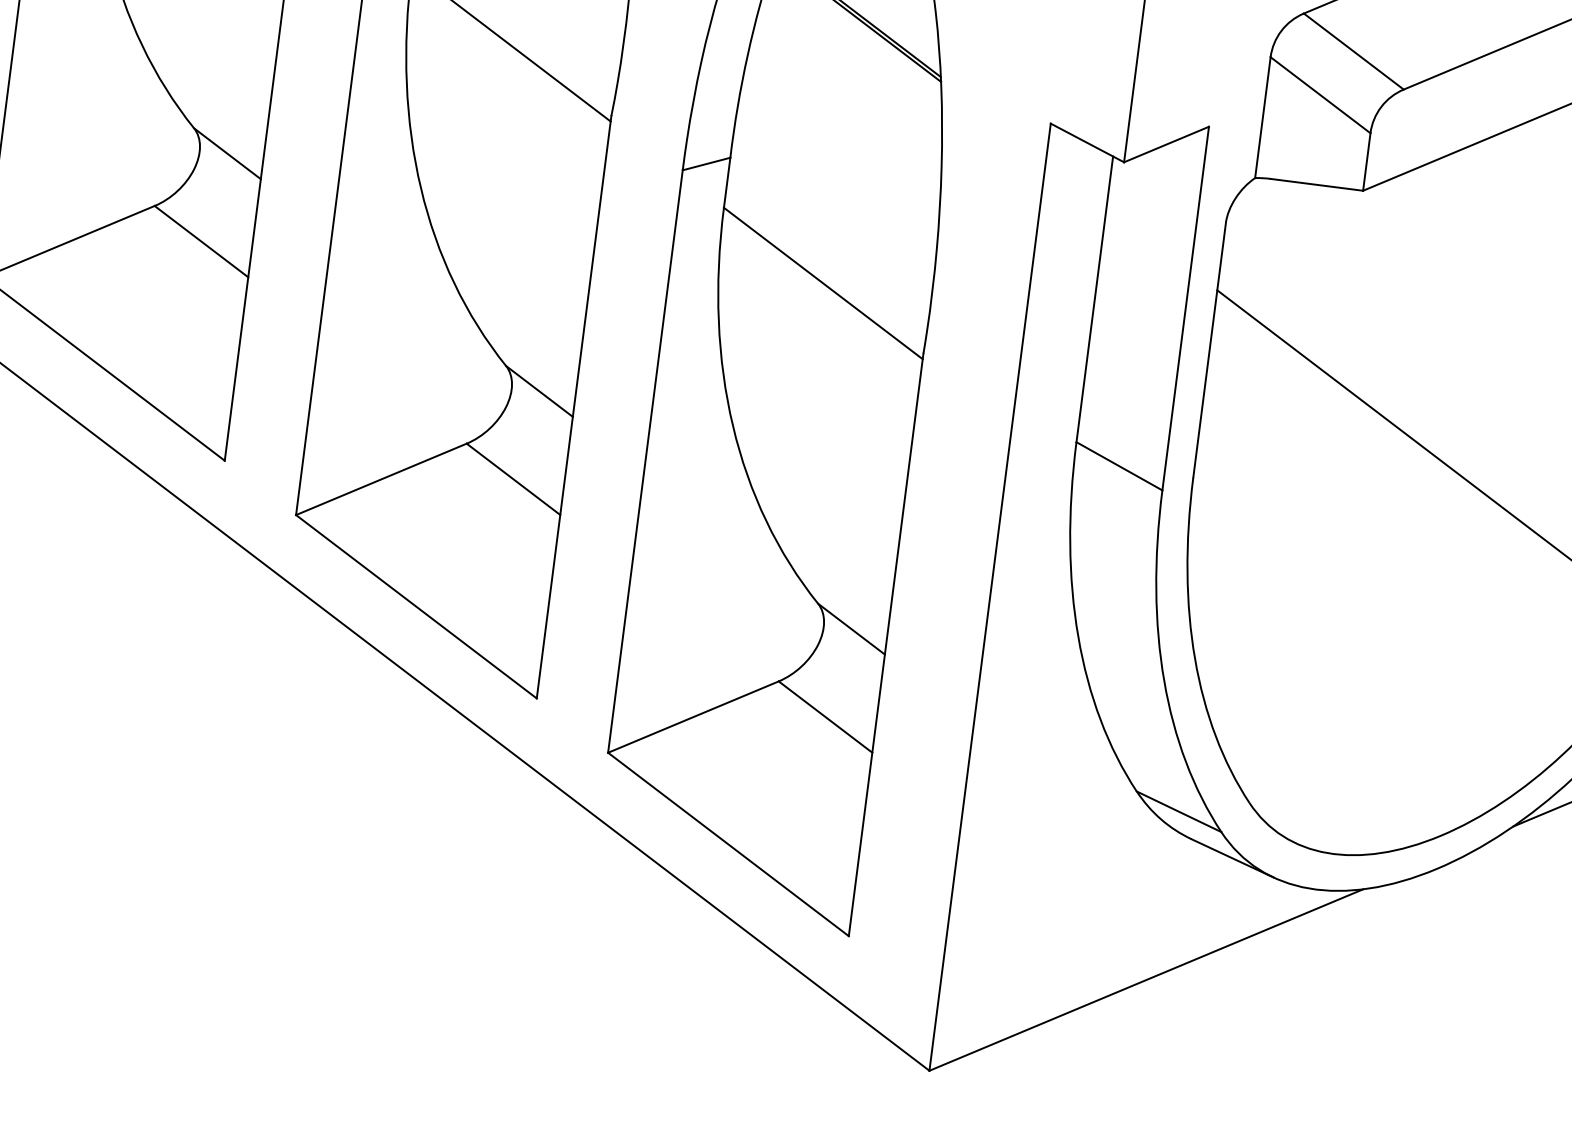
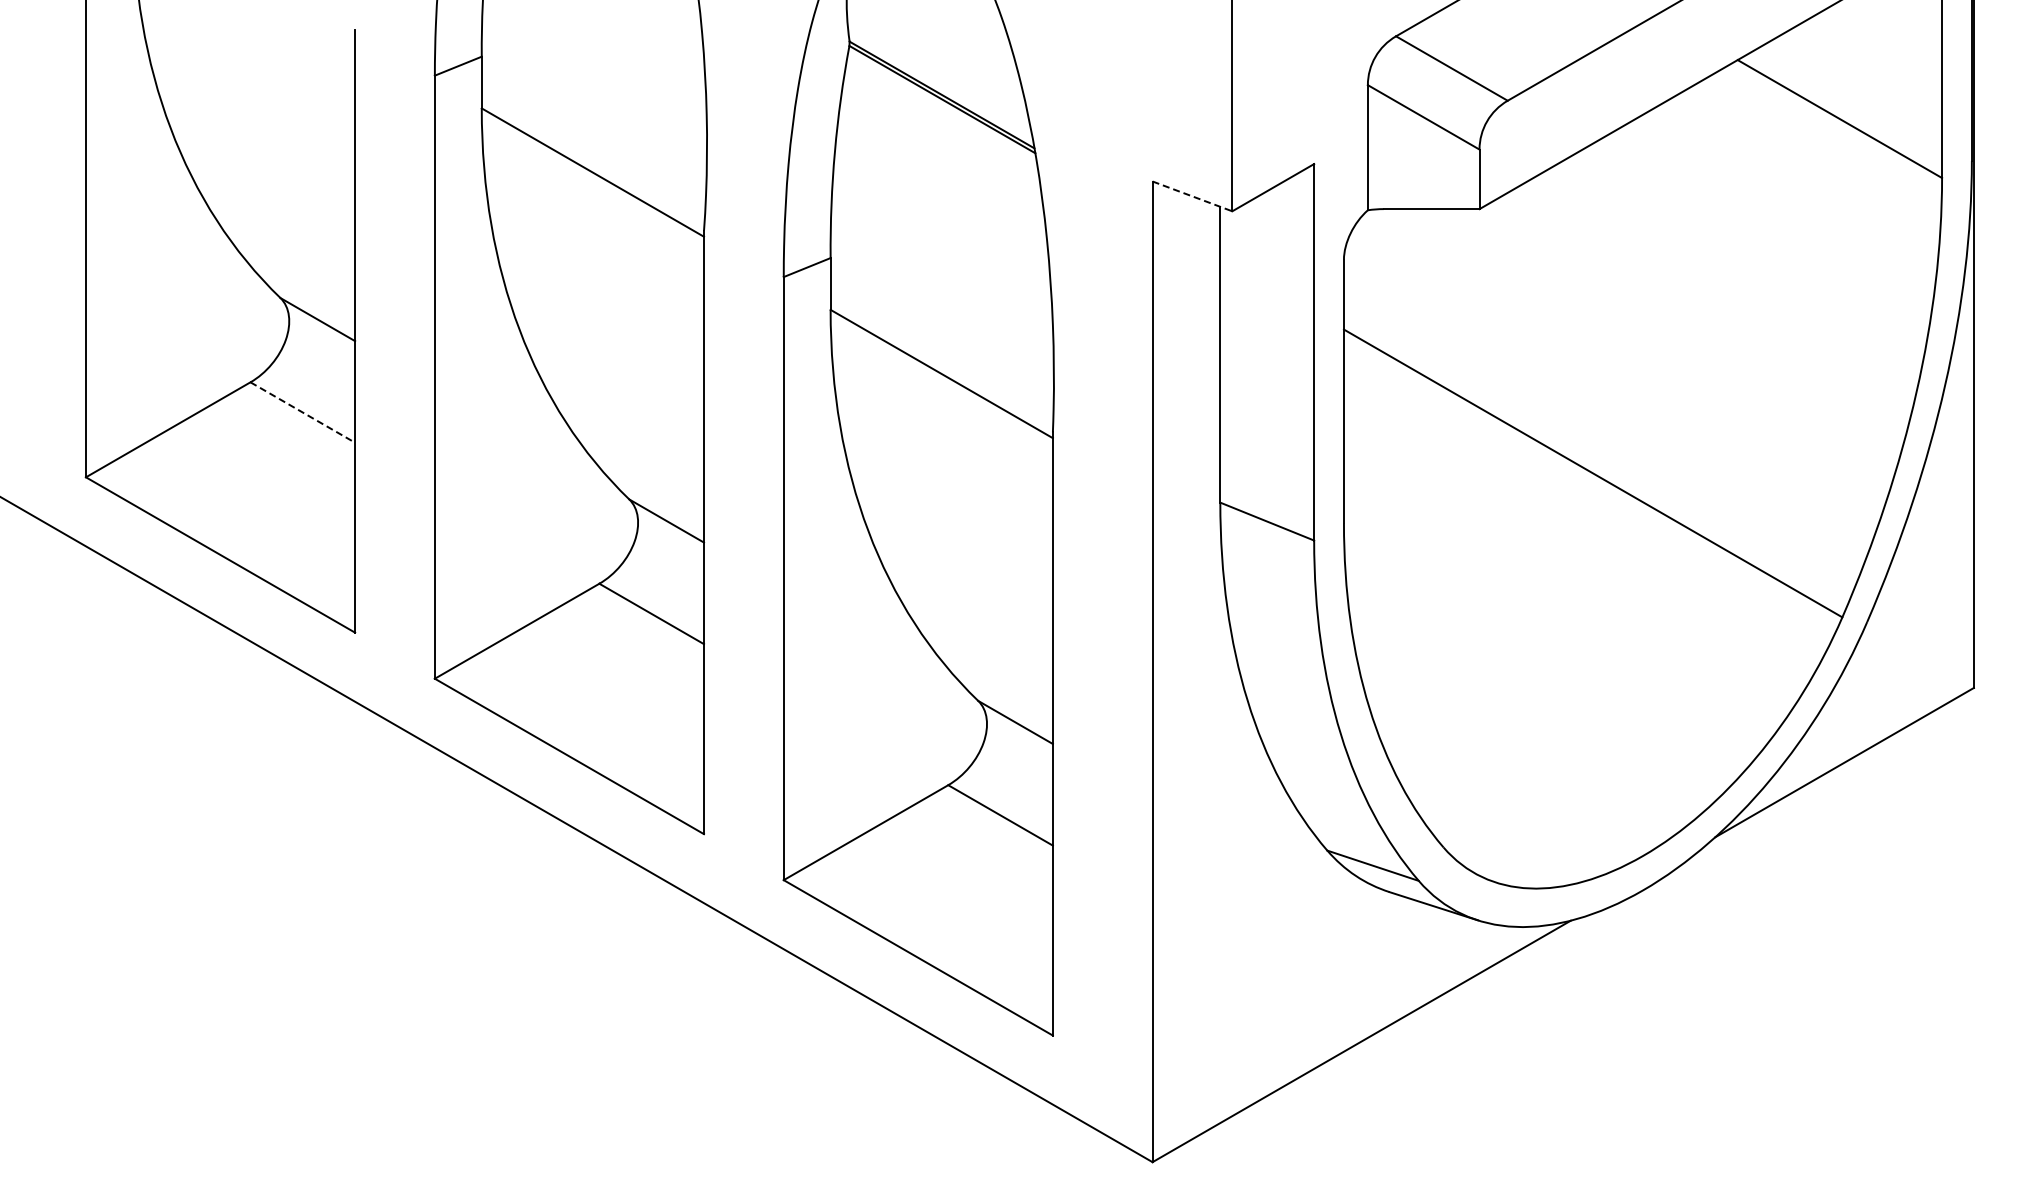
line: (1087, 143) -> (1192, 196), solid -> dashed
line: (202, 241) -> (303, 412), solid -> dashed

